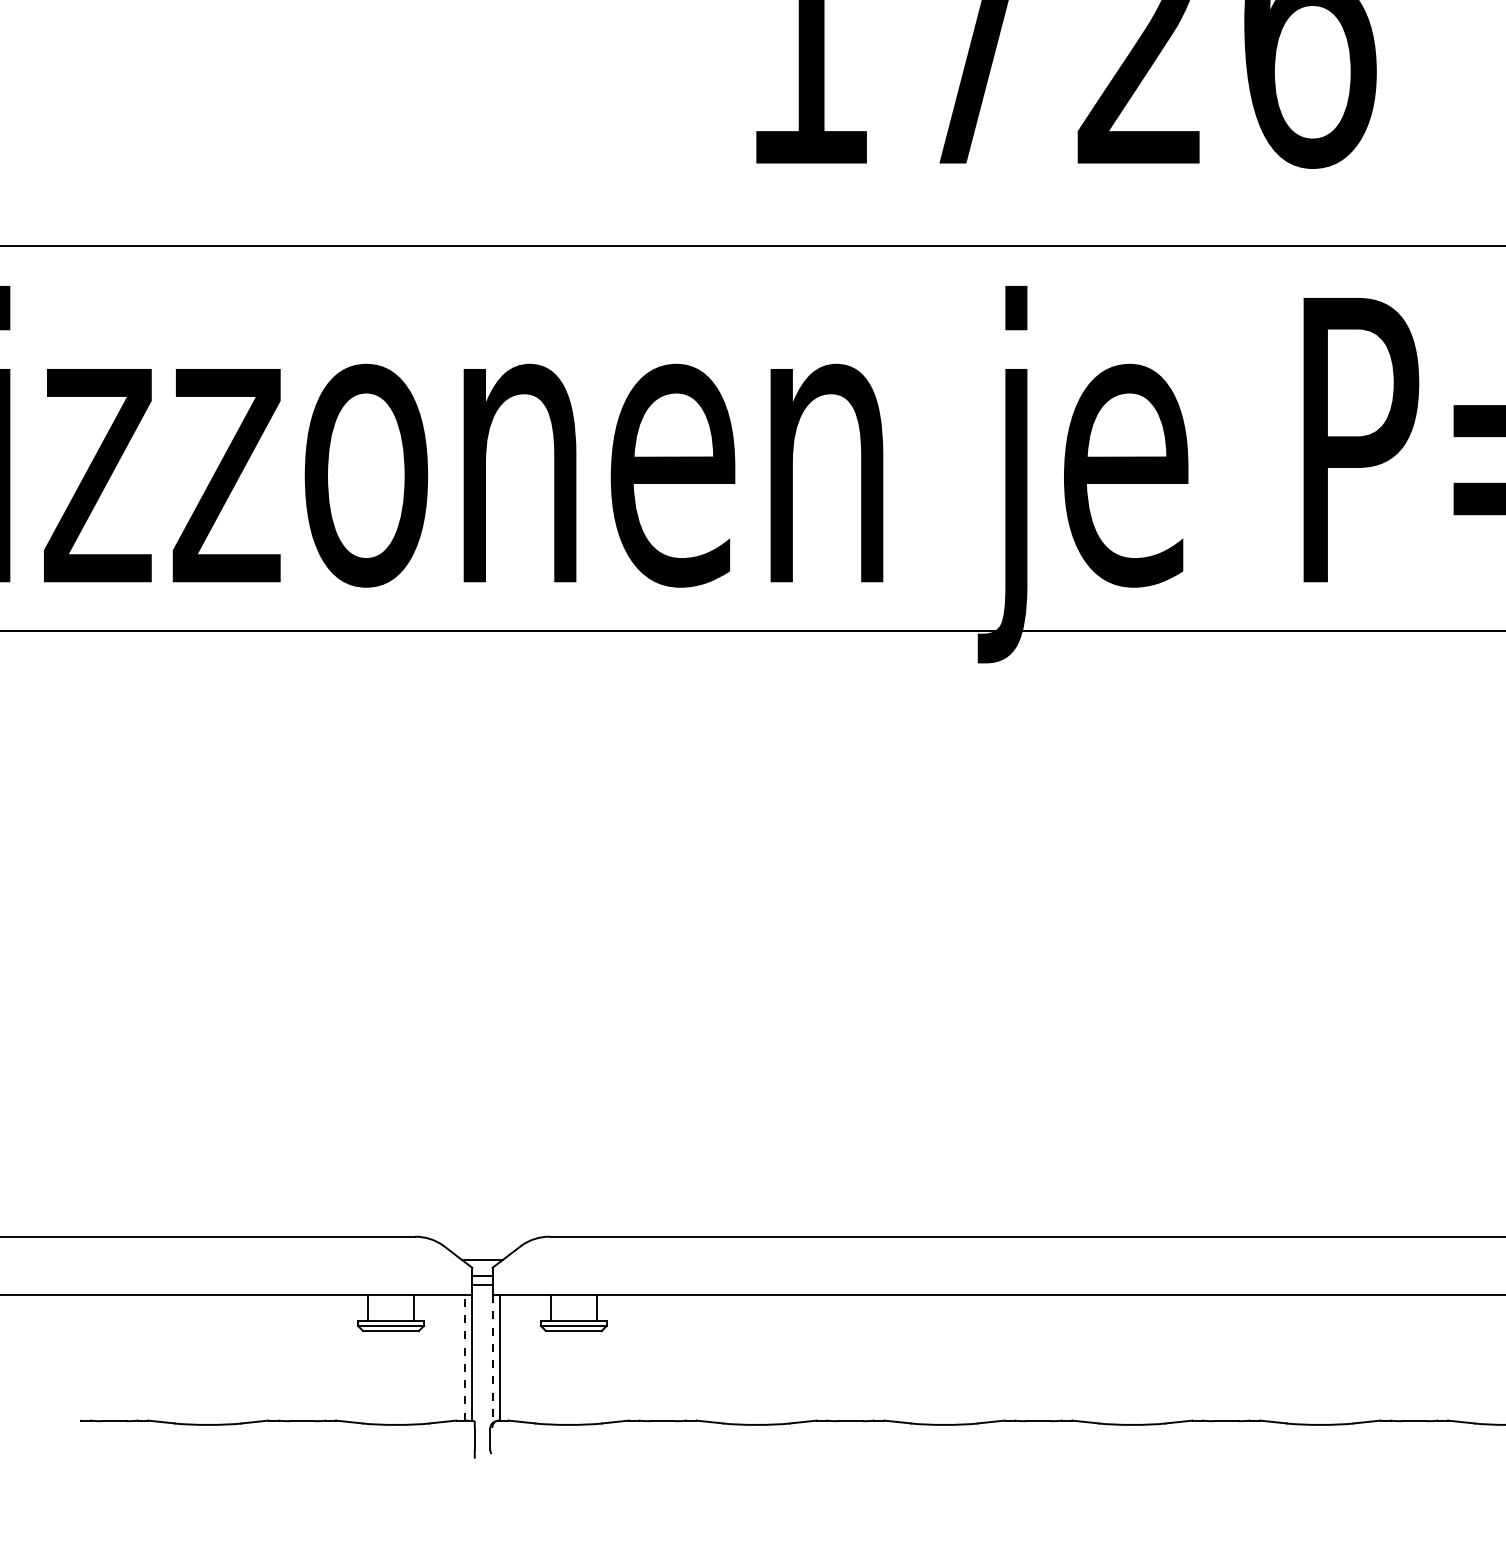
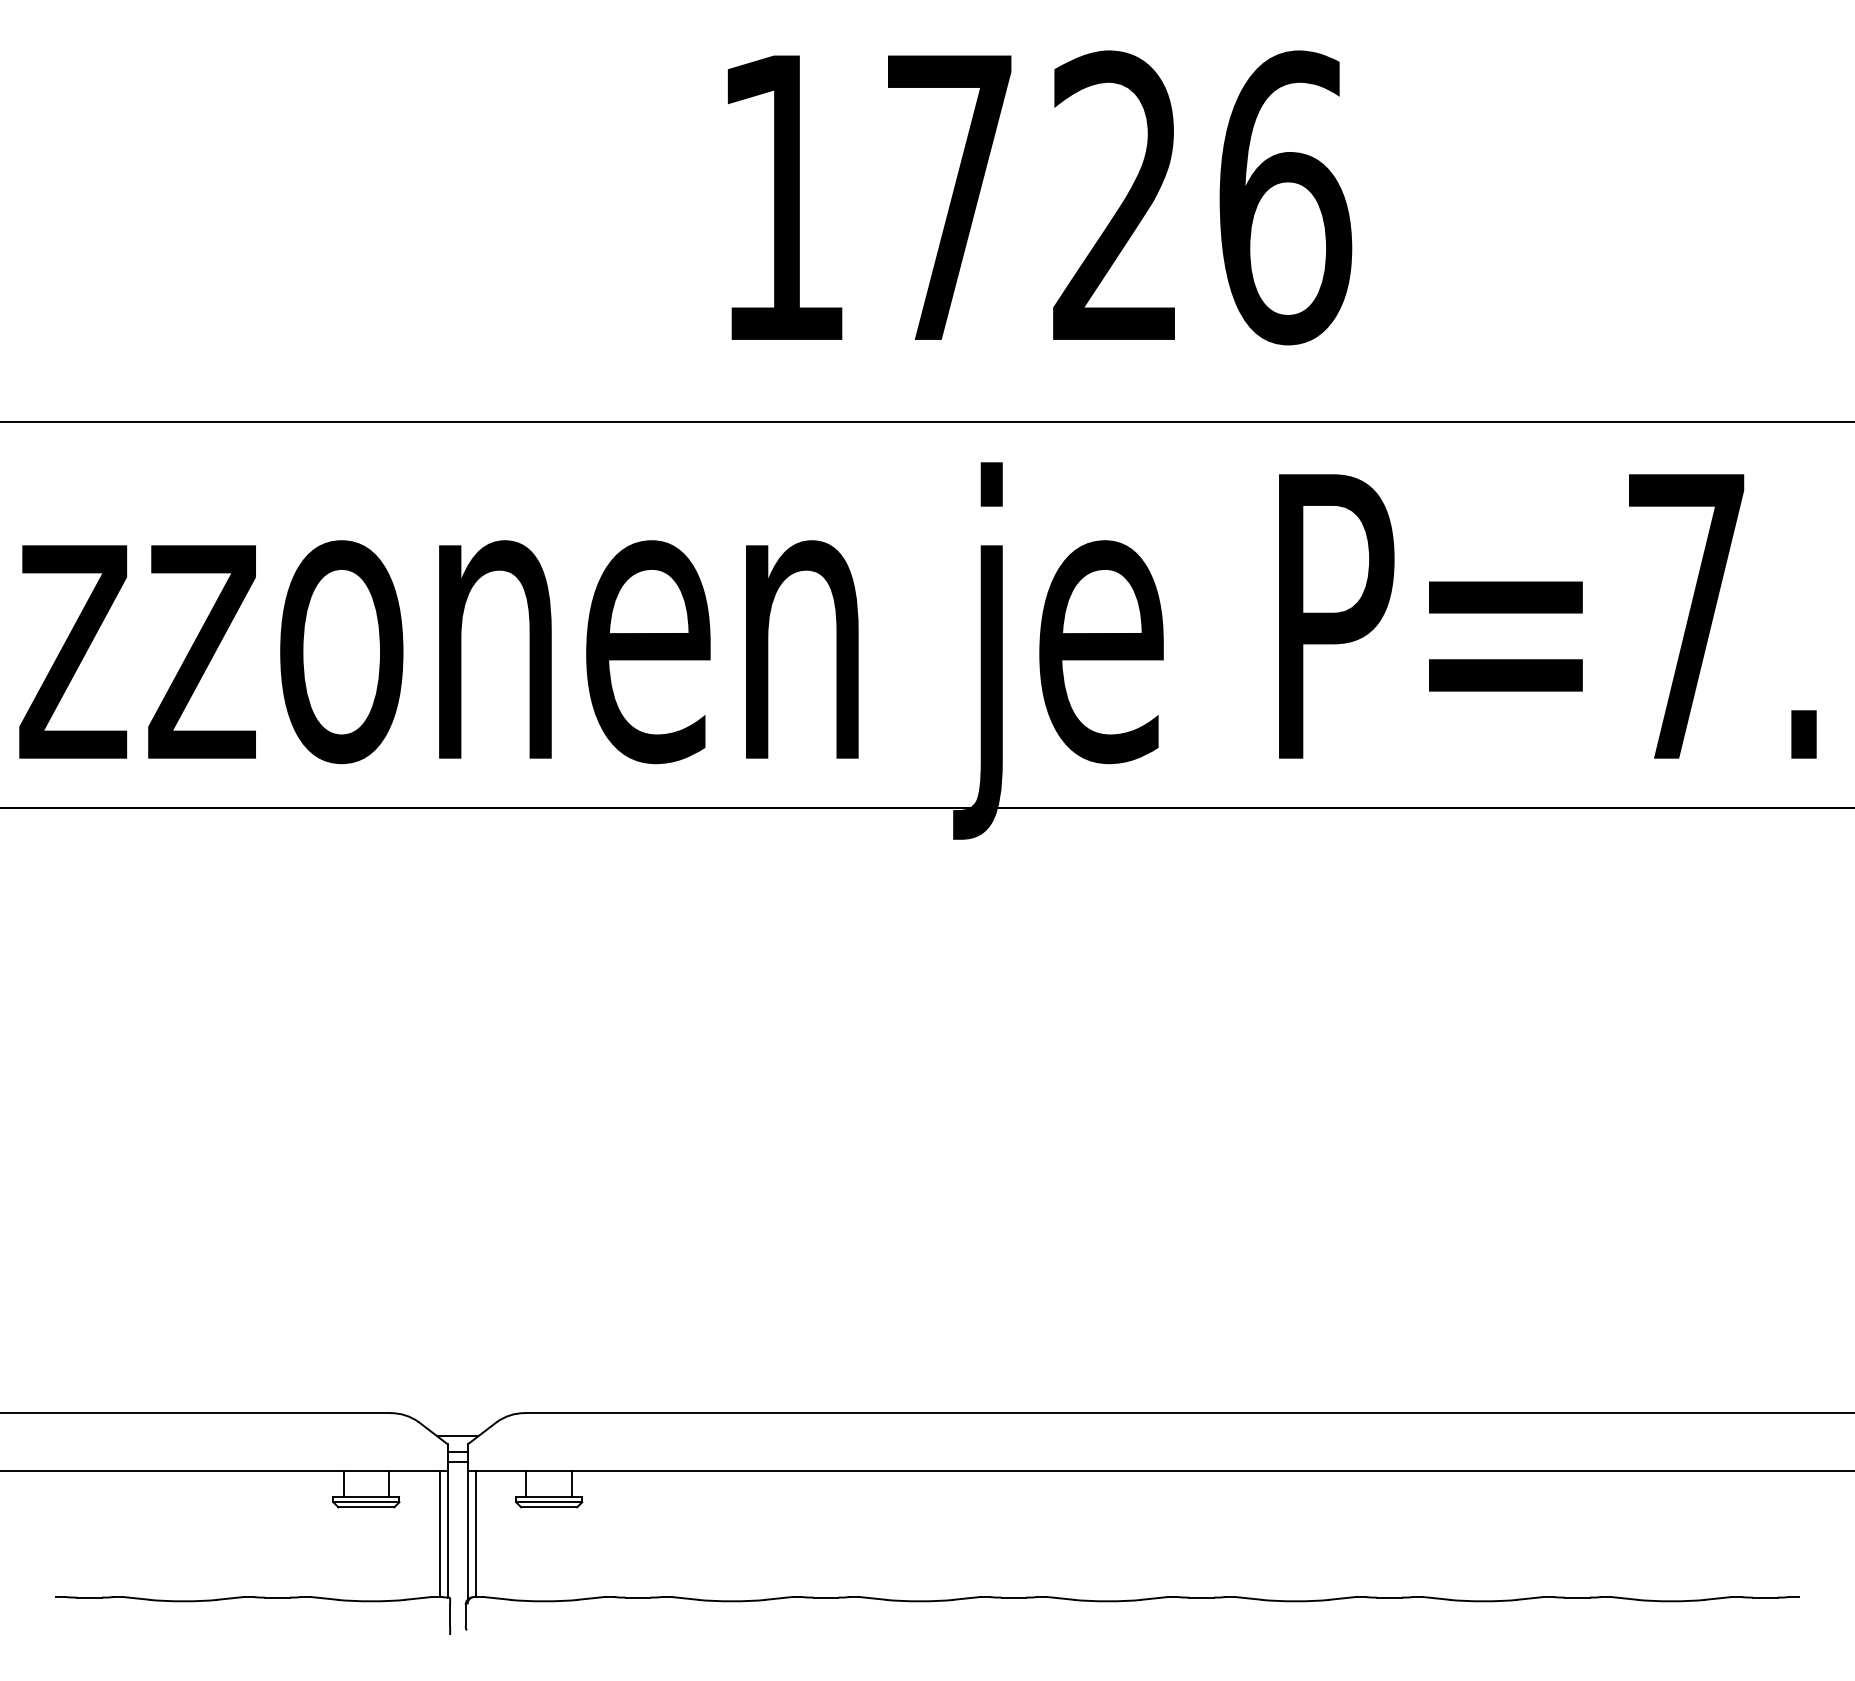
line: (465, 1358) -> (440, 1534), dashed -> solid
line: (492, 1359) -> (467, 1535), dashed -> solid

